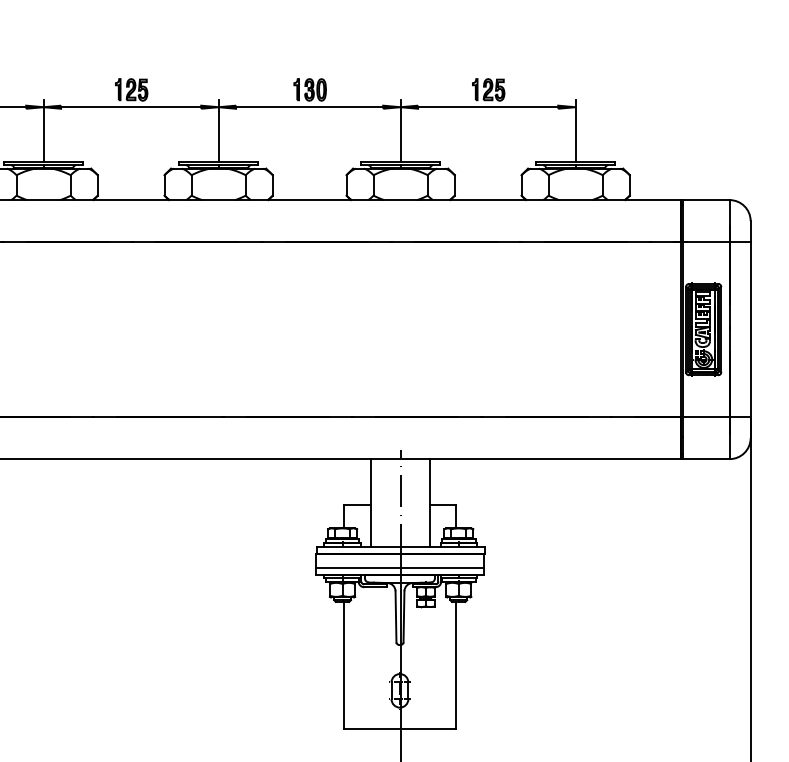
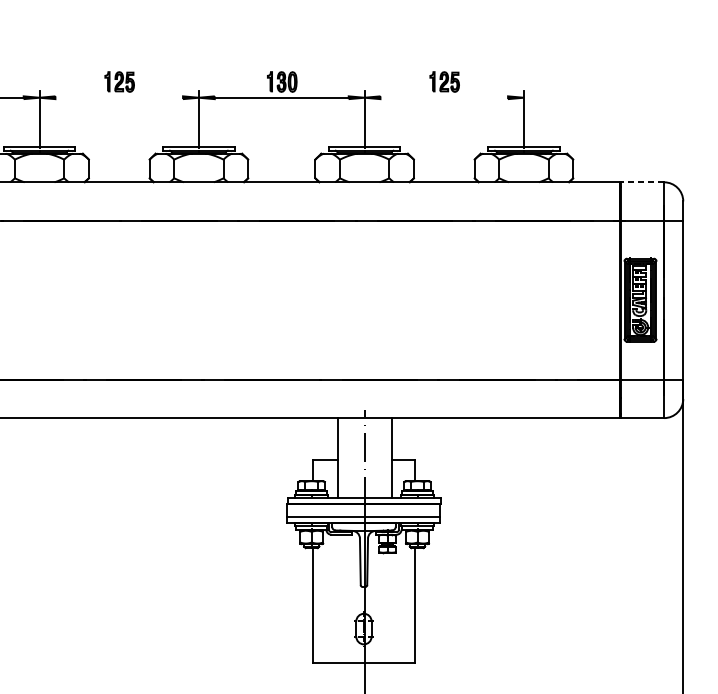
line: (131, 107) -> (119, 98), removed
line: (488, 107) -> (444, 98), removed
line: (705, 200) -> (642, 182), solid -> dashed

